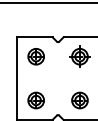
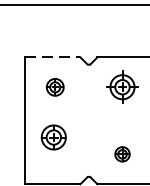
line: (34, 37) -> (52, 57), solid -> dashed
part: (35, 56) -> (54, 86), size x0.7
part: (35, 100) -> (52, 137), moved
part: (79, 100) -> (121, 154), size x0.6

